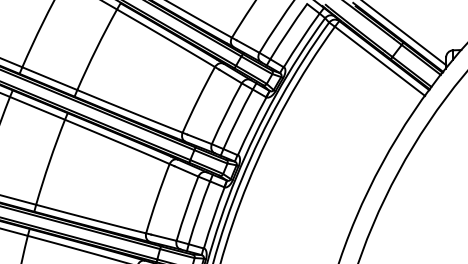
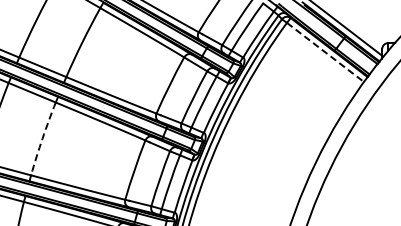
line: (379, 61) -> (325, 52), solid -> dashed
arc: (49, 161) -> (42, 138), solid -> dashed

